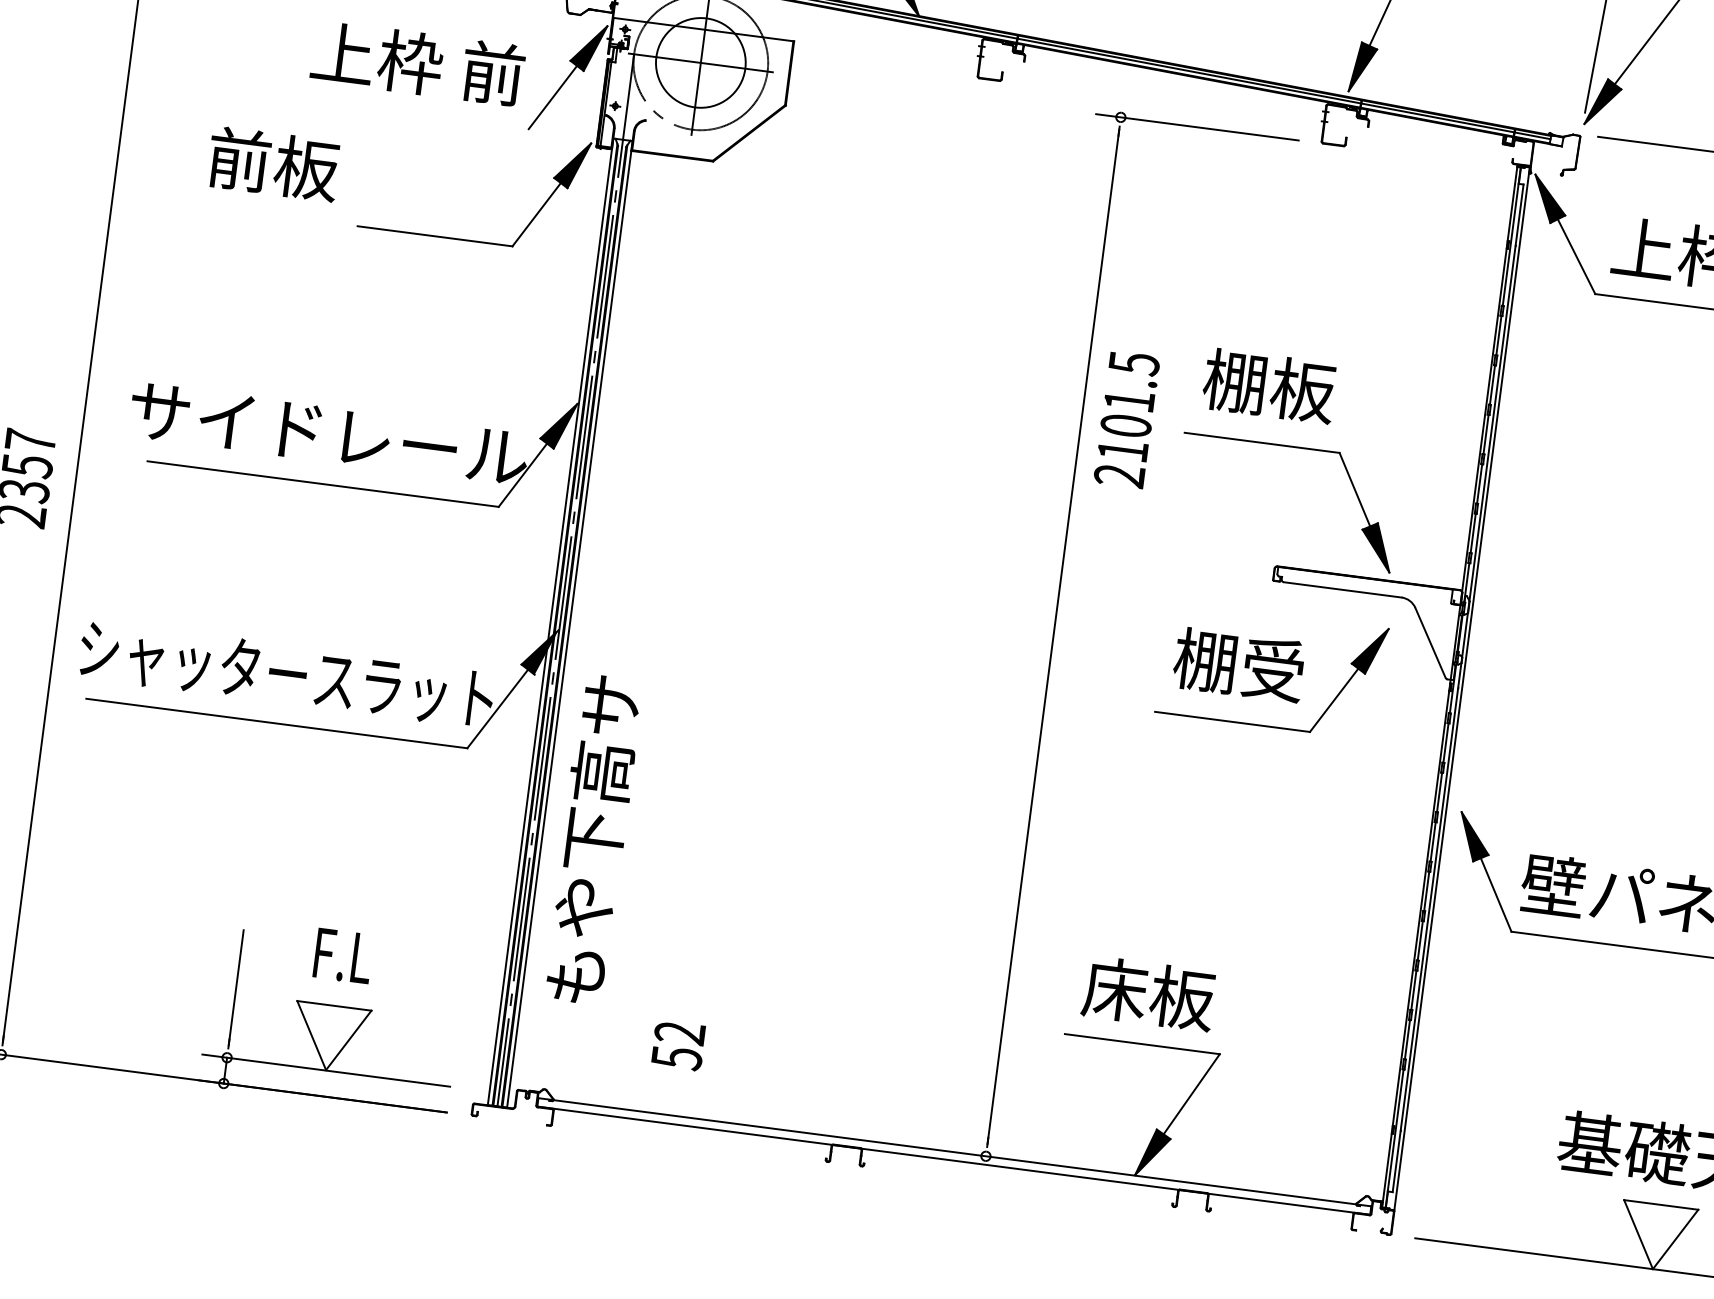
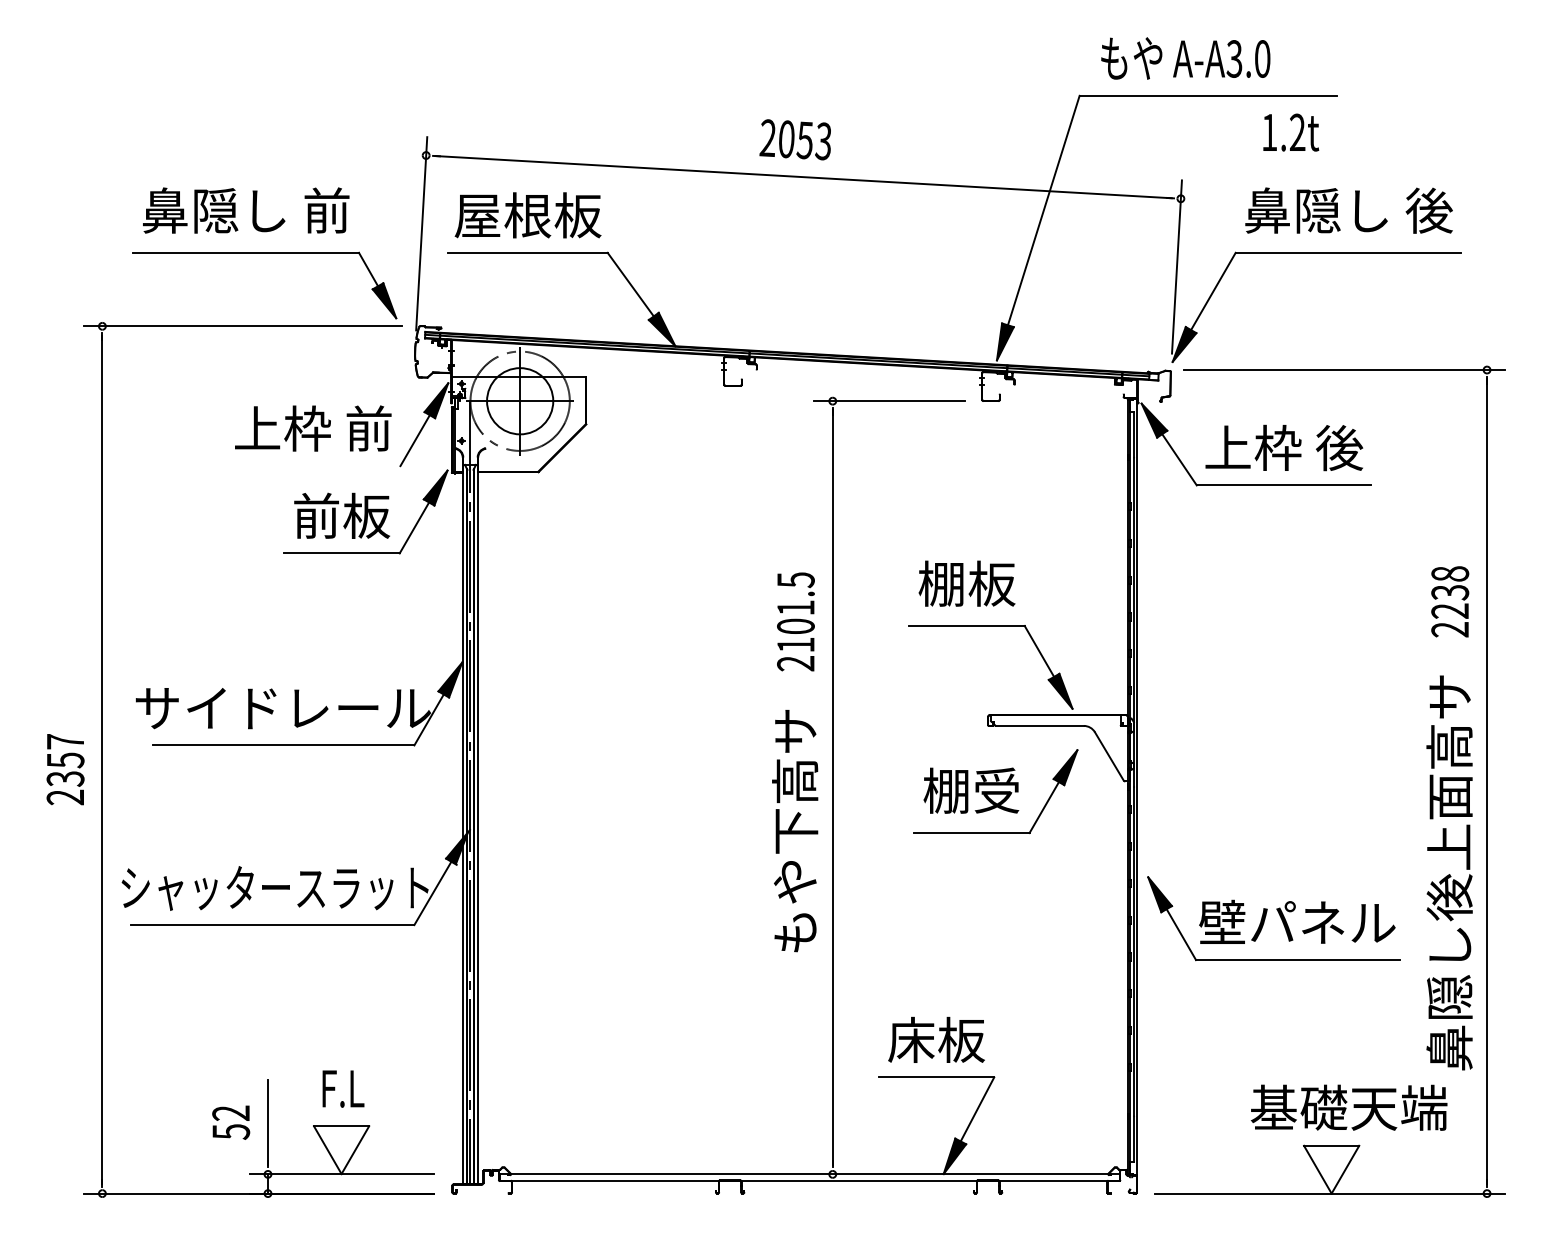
text: (274, 163) -> (342, 515), moved
text: (1126, 419) -> (795, 621), moved
text: (593, 840) -> (795, 831), moved
text: (678, 1045) -> (231, 1122), moved

